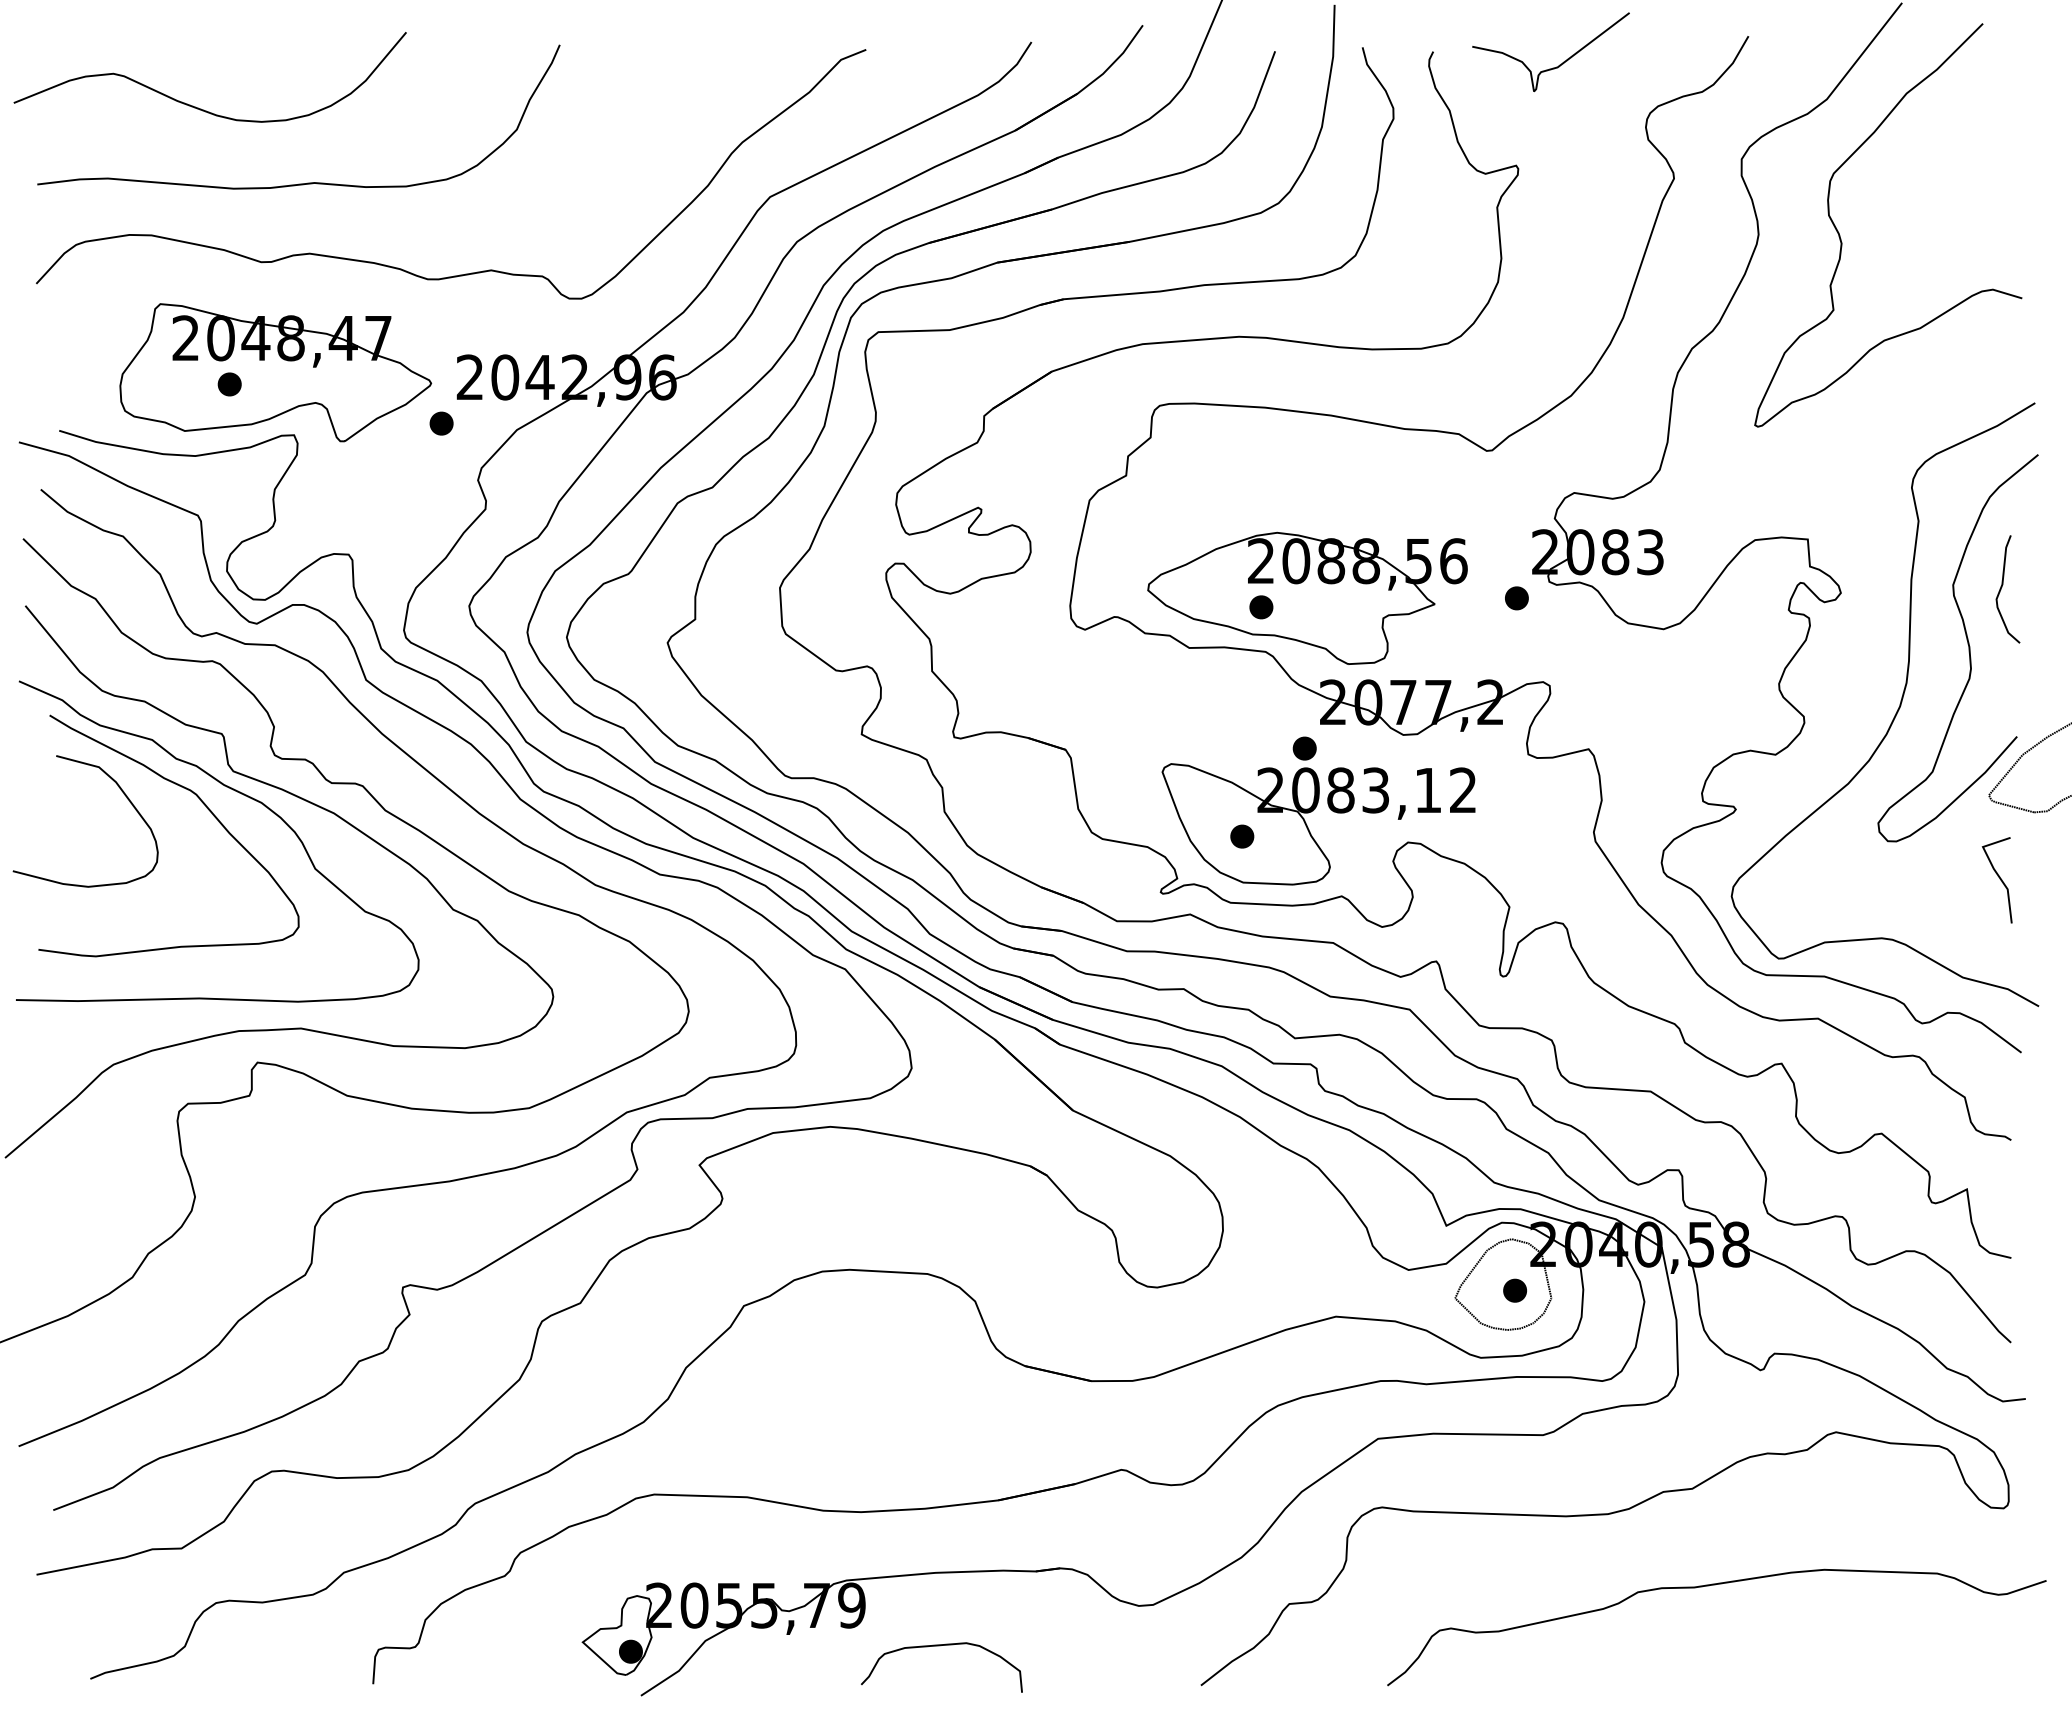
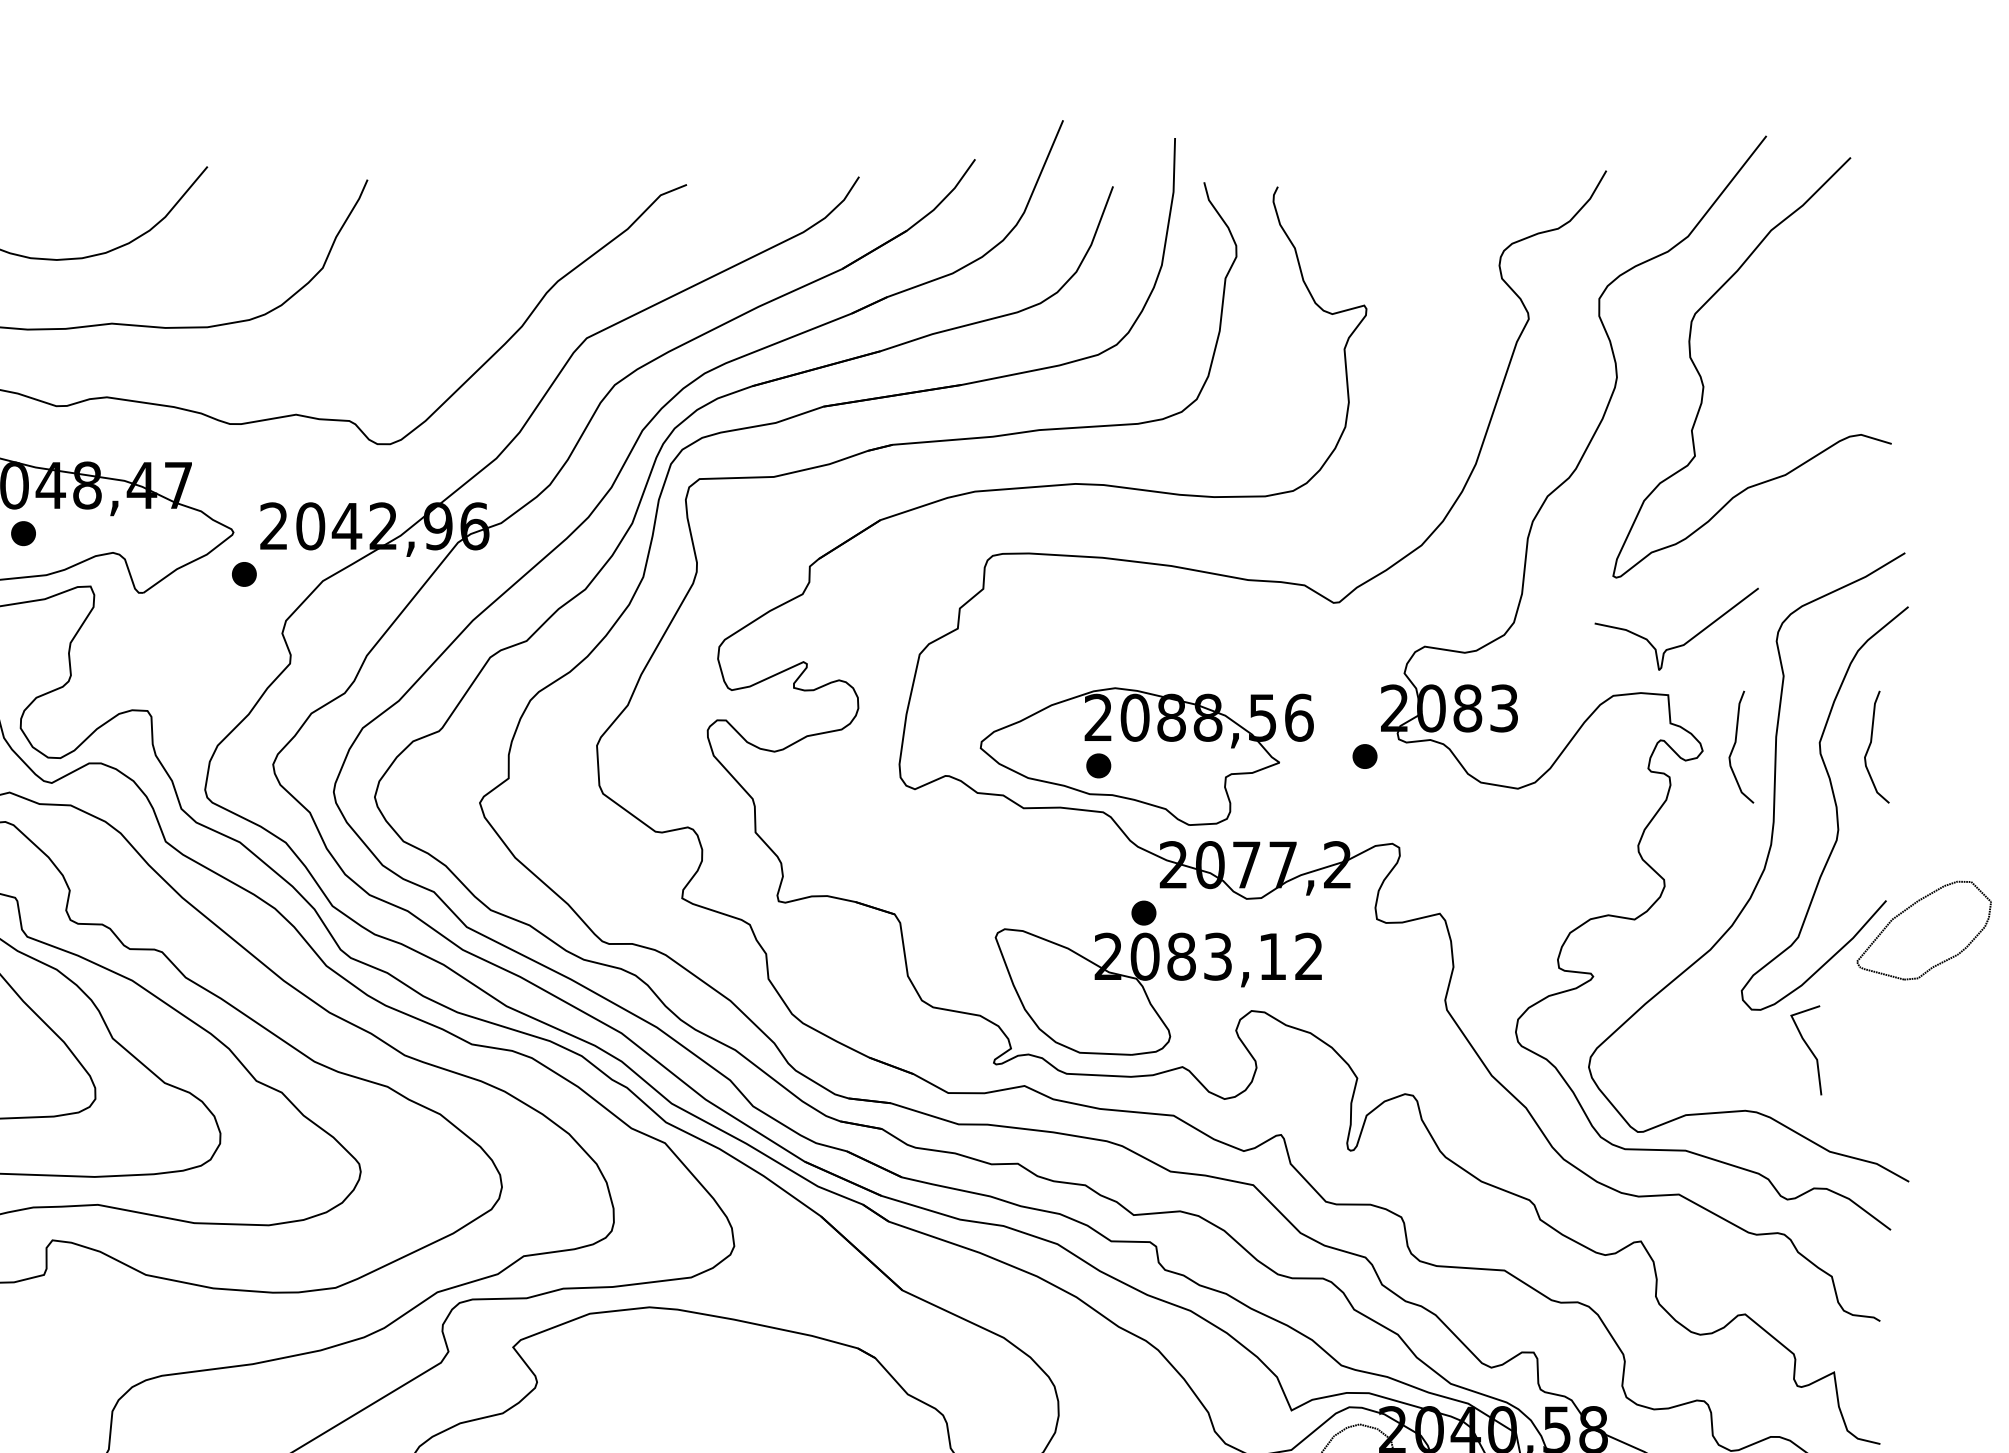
curve: (1559, 64) -> (1685, 642), moved
curve: (1872, 587) -> (1735, 745), added
part: (1242, 836) -> (1079, 1004), removed
line: (1999, 879) -> (1808, 1049), moved

